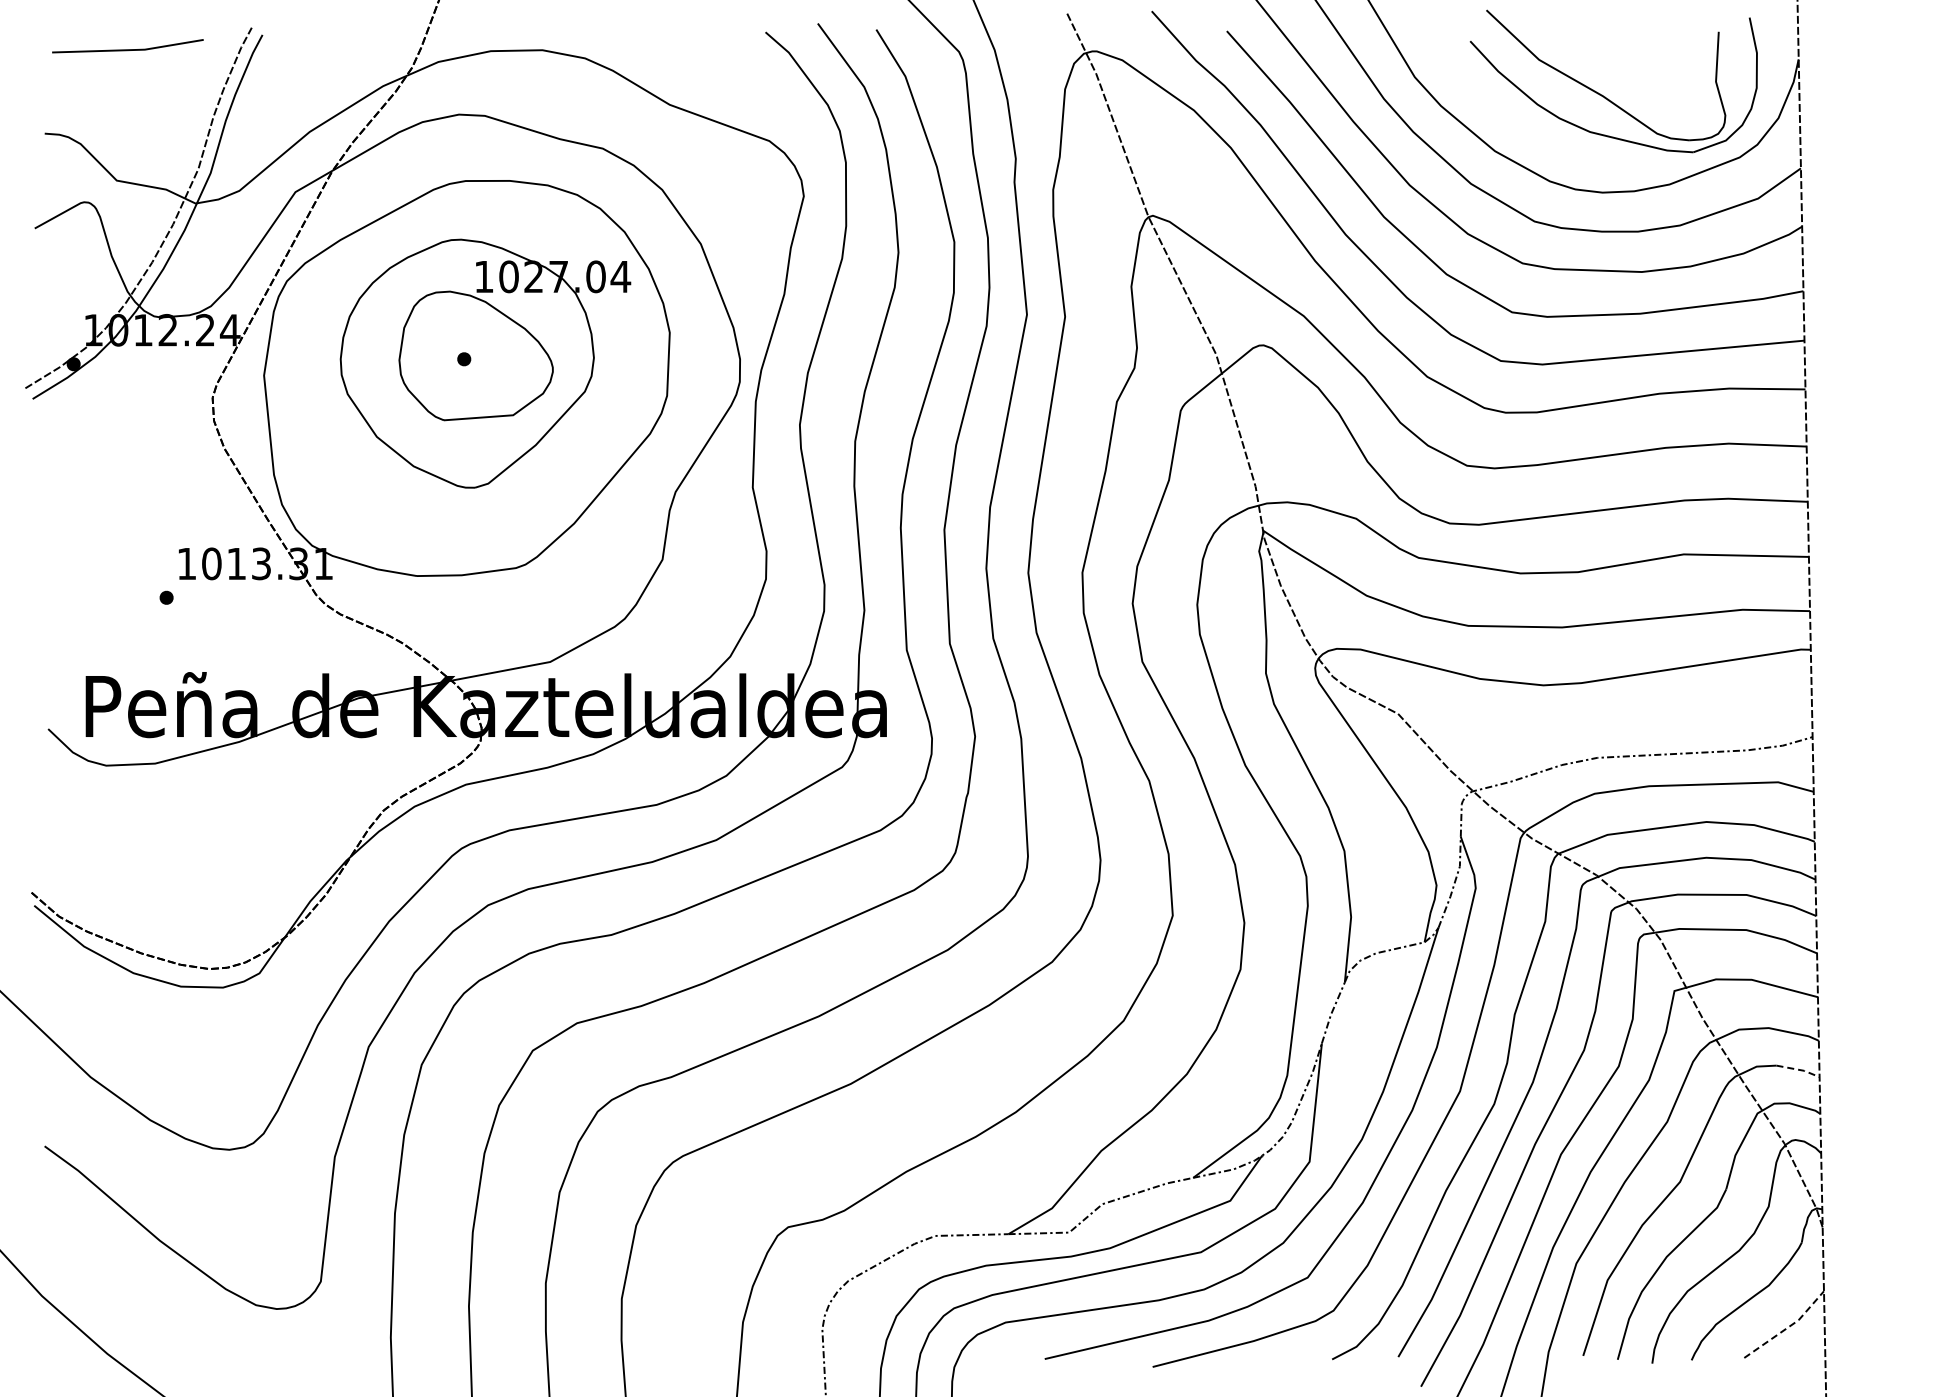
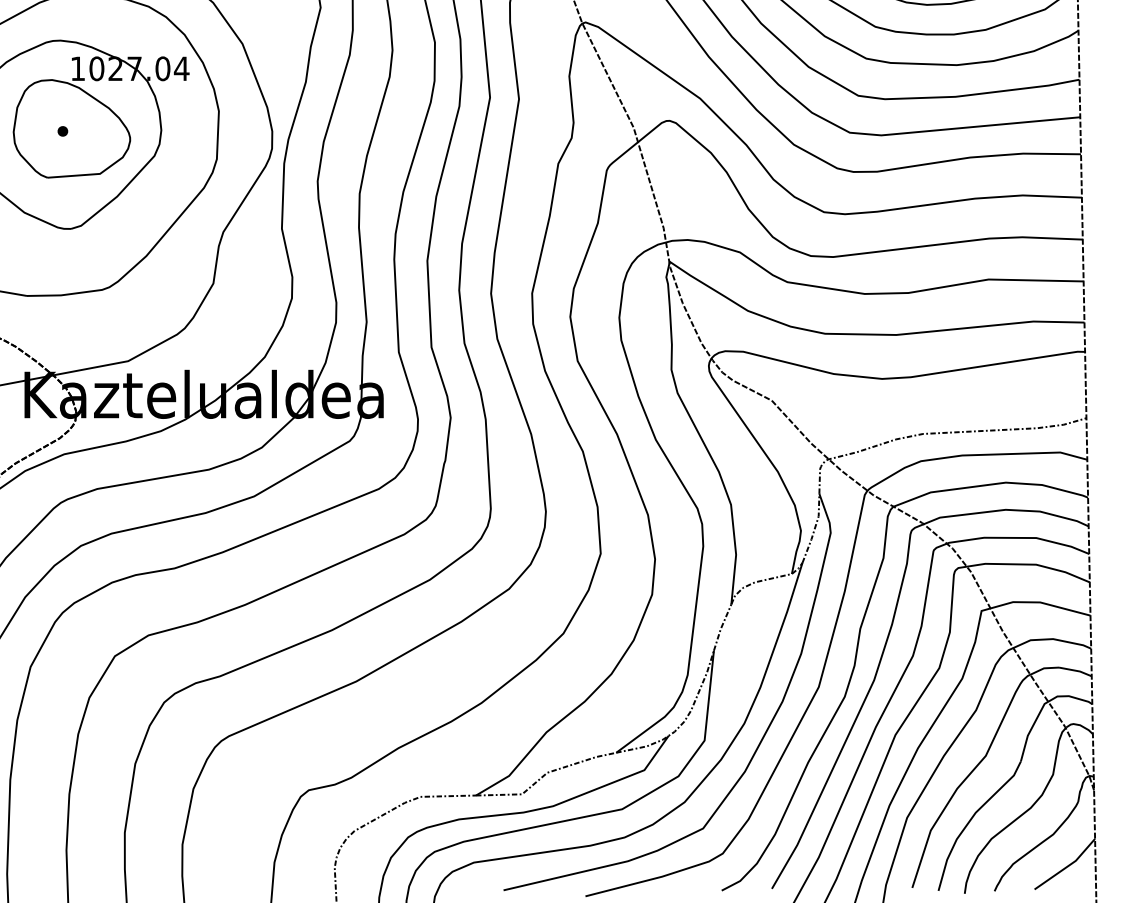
line: (1799, 1069) -> (1076, 670), dashed -> solid
line: (1788, 1327) -> (1068, 866), dashed -> solid

